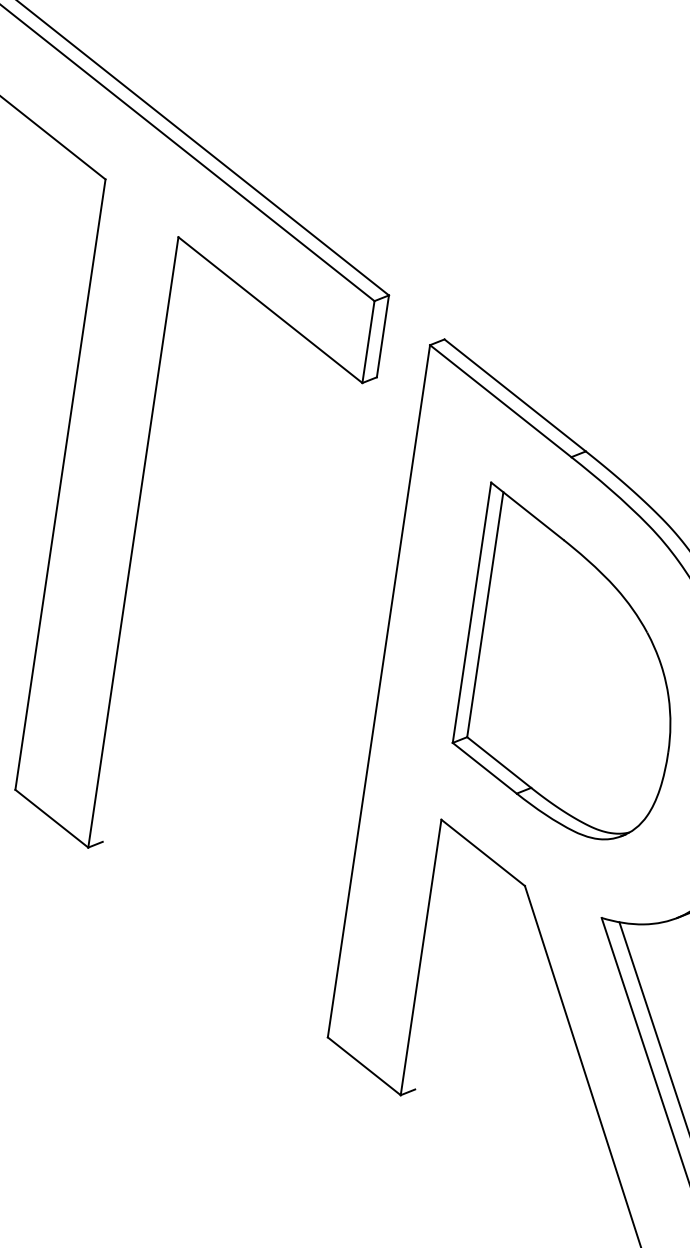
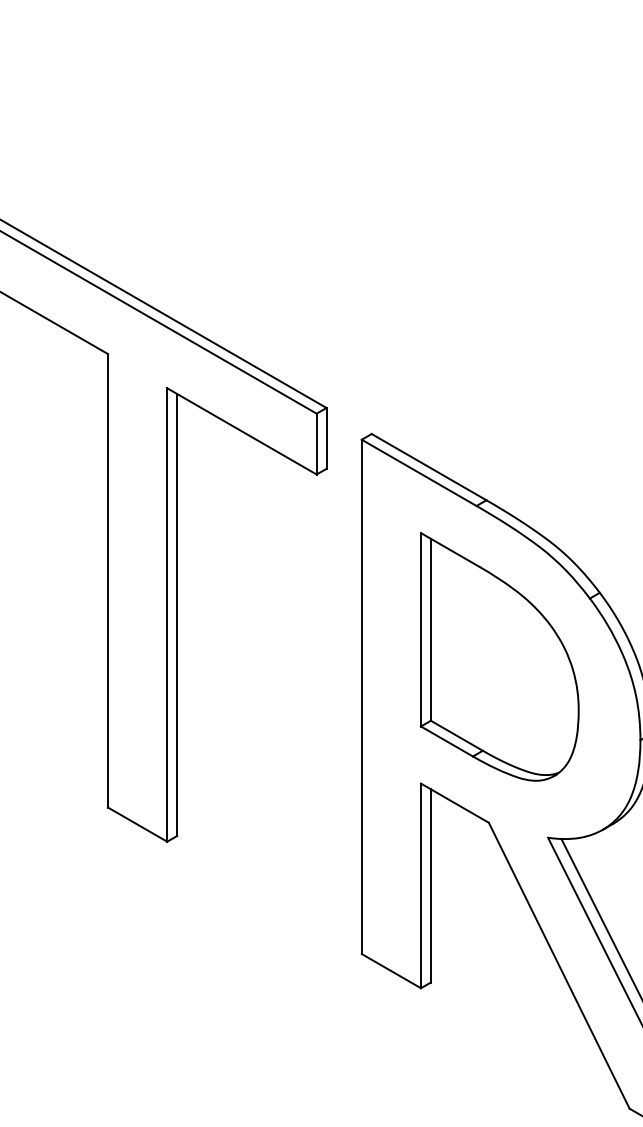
line: (147, 543) -> (177, 614), added
line: (433, 958) -> (430, 885), added

